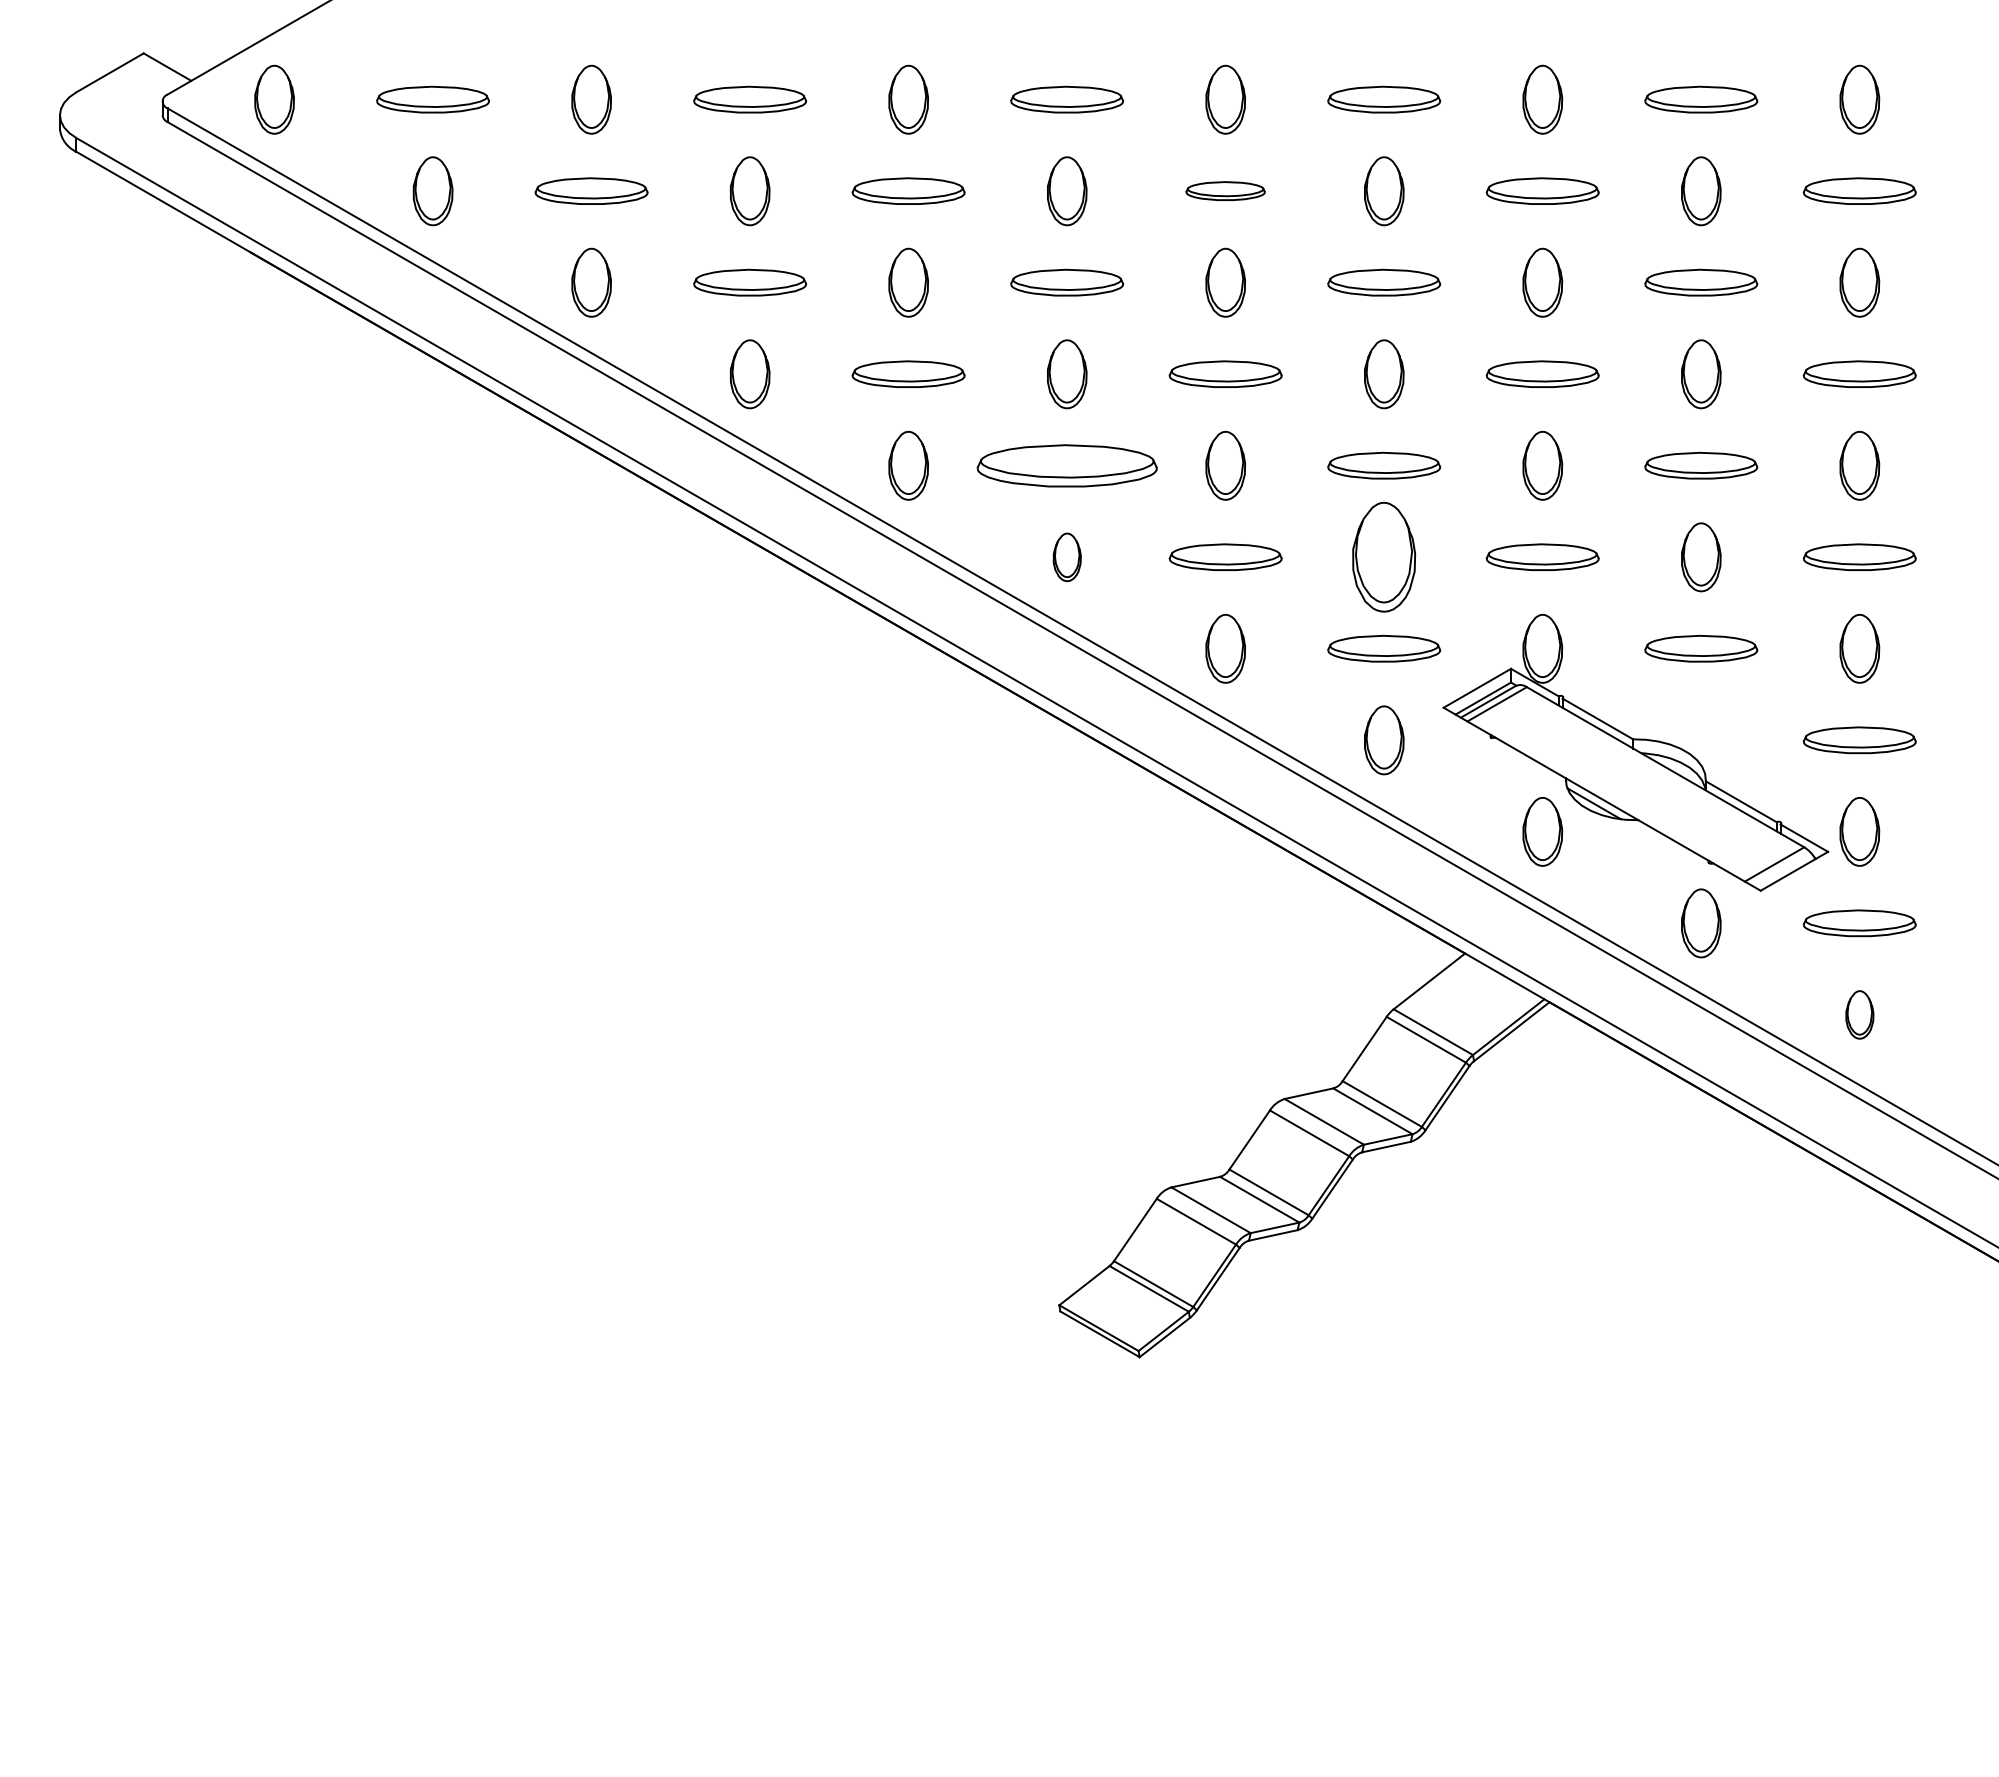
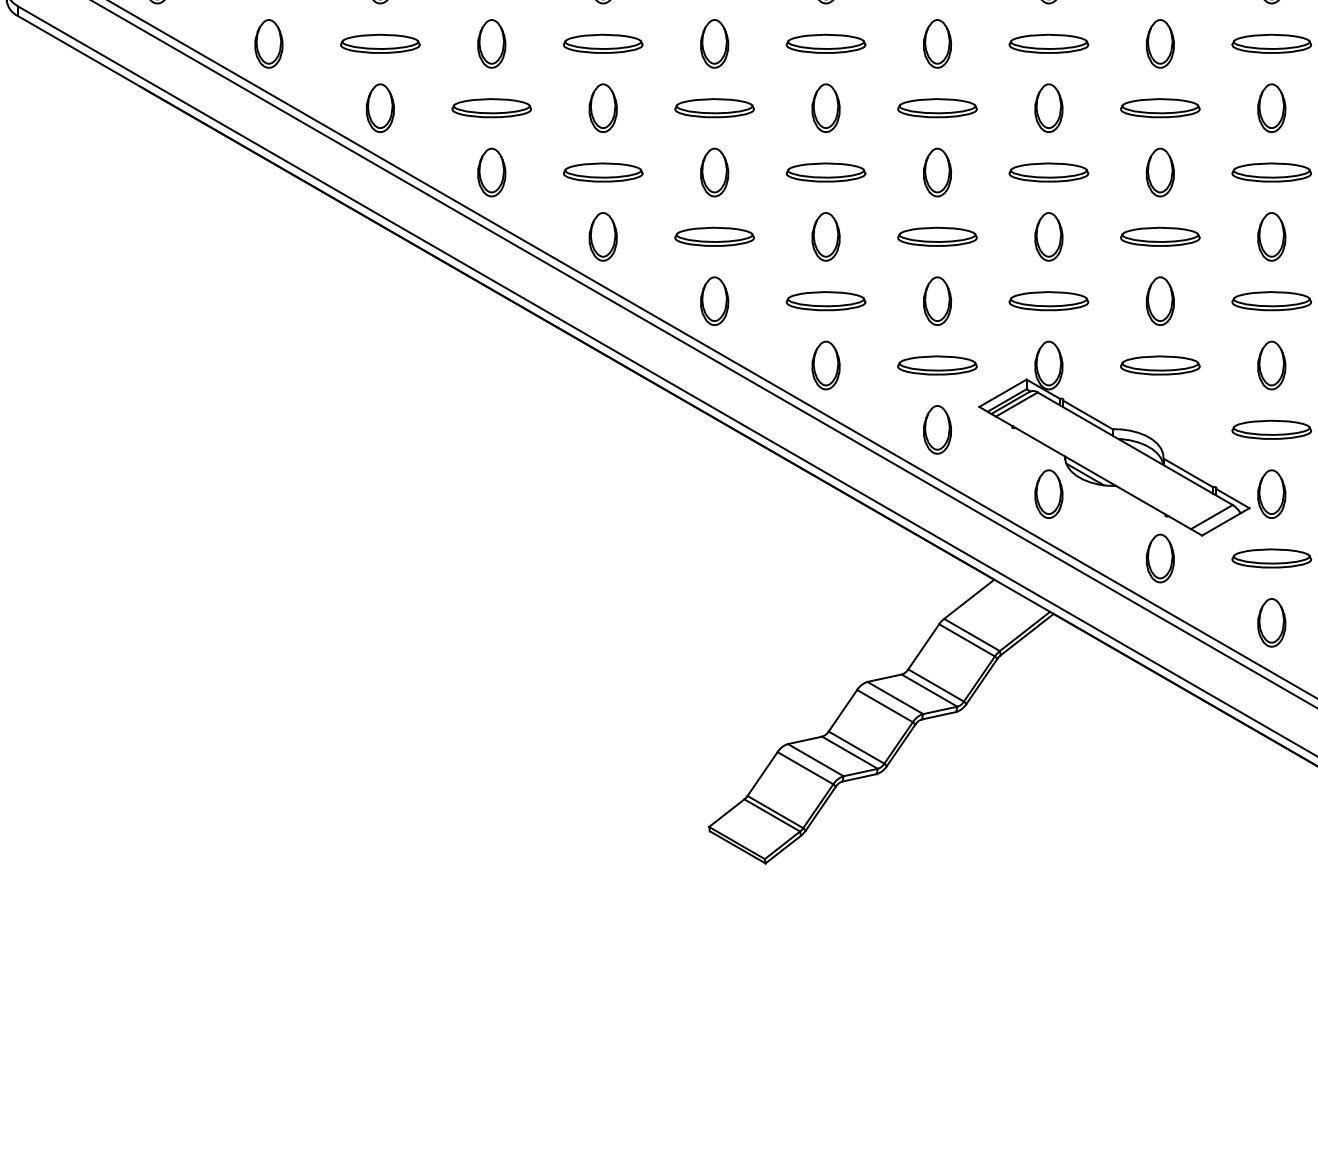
part: (1225, 190) -> (825, 43), size x1.43
part: (1066, 465) -> (714, 236), size x0.62
part: (1067, 557) -> (714, 301), size x1.43
part: (1384, 557) -> (937, 301), size x0.62
part: (1859, 1014) -> (1271, 622), size x1.43

